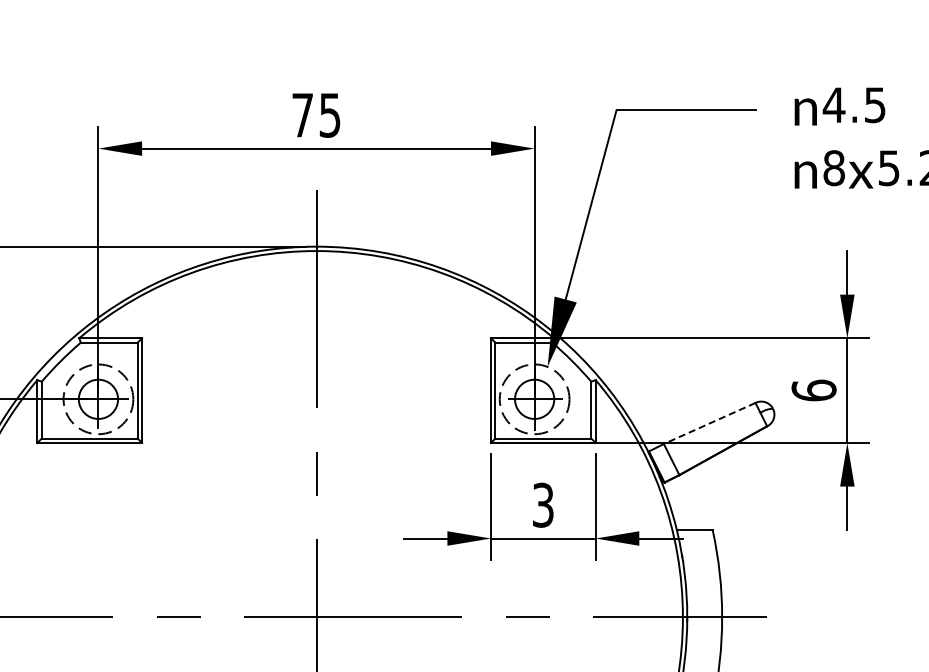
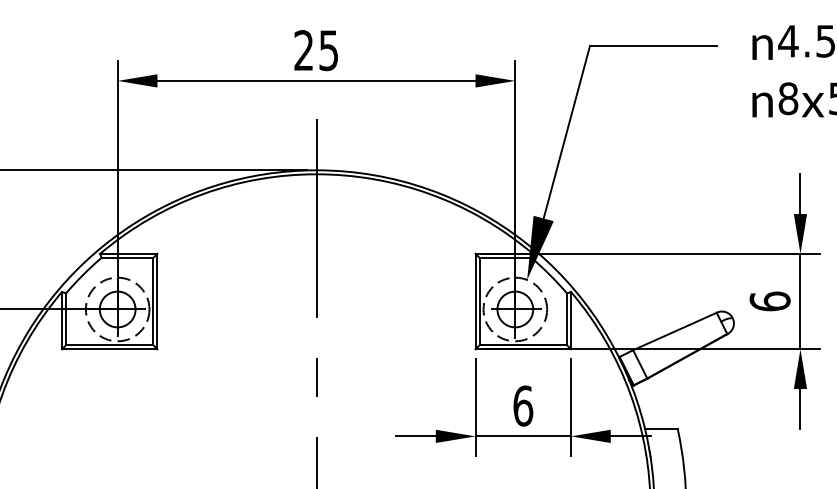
text: (302, 114) -> (303, 49), 75 -> 25
line: (709, 423) -> (674, 331), dashed -> solid
text: (543, 504) -> (523, 405), 3 -> 6

